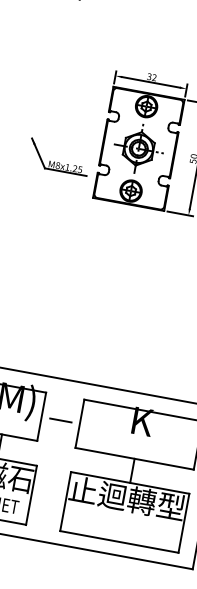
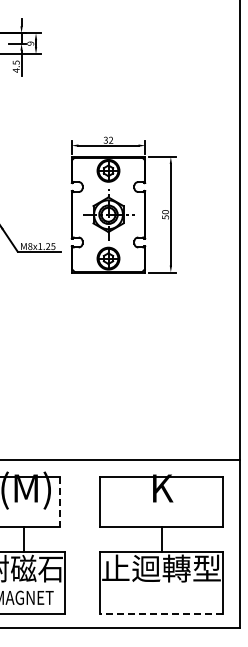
line: (41, 417) -> (60, 502), solid -> dashed
line: (60, 419) -> (79, 501), removed
line: (118, 541) -> (160, 613), solid -> dashed

